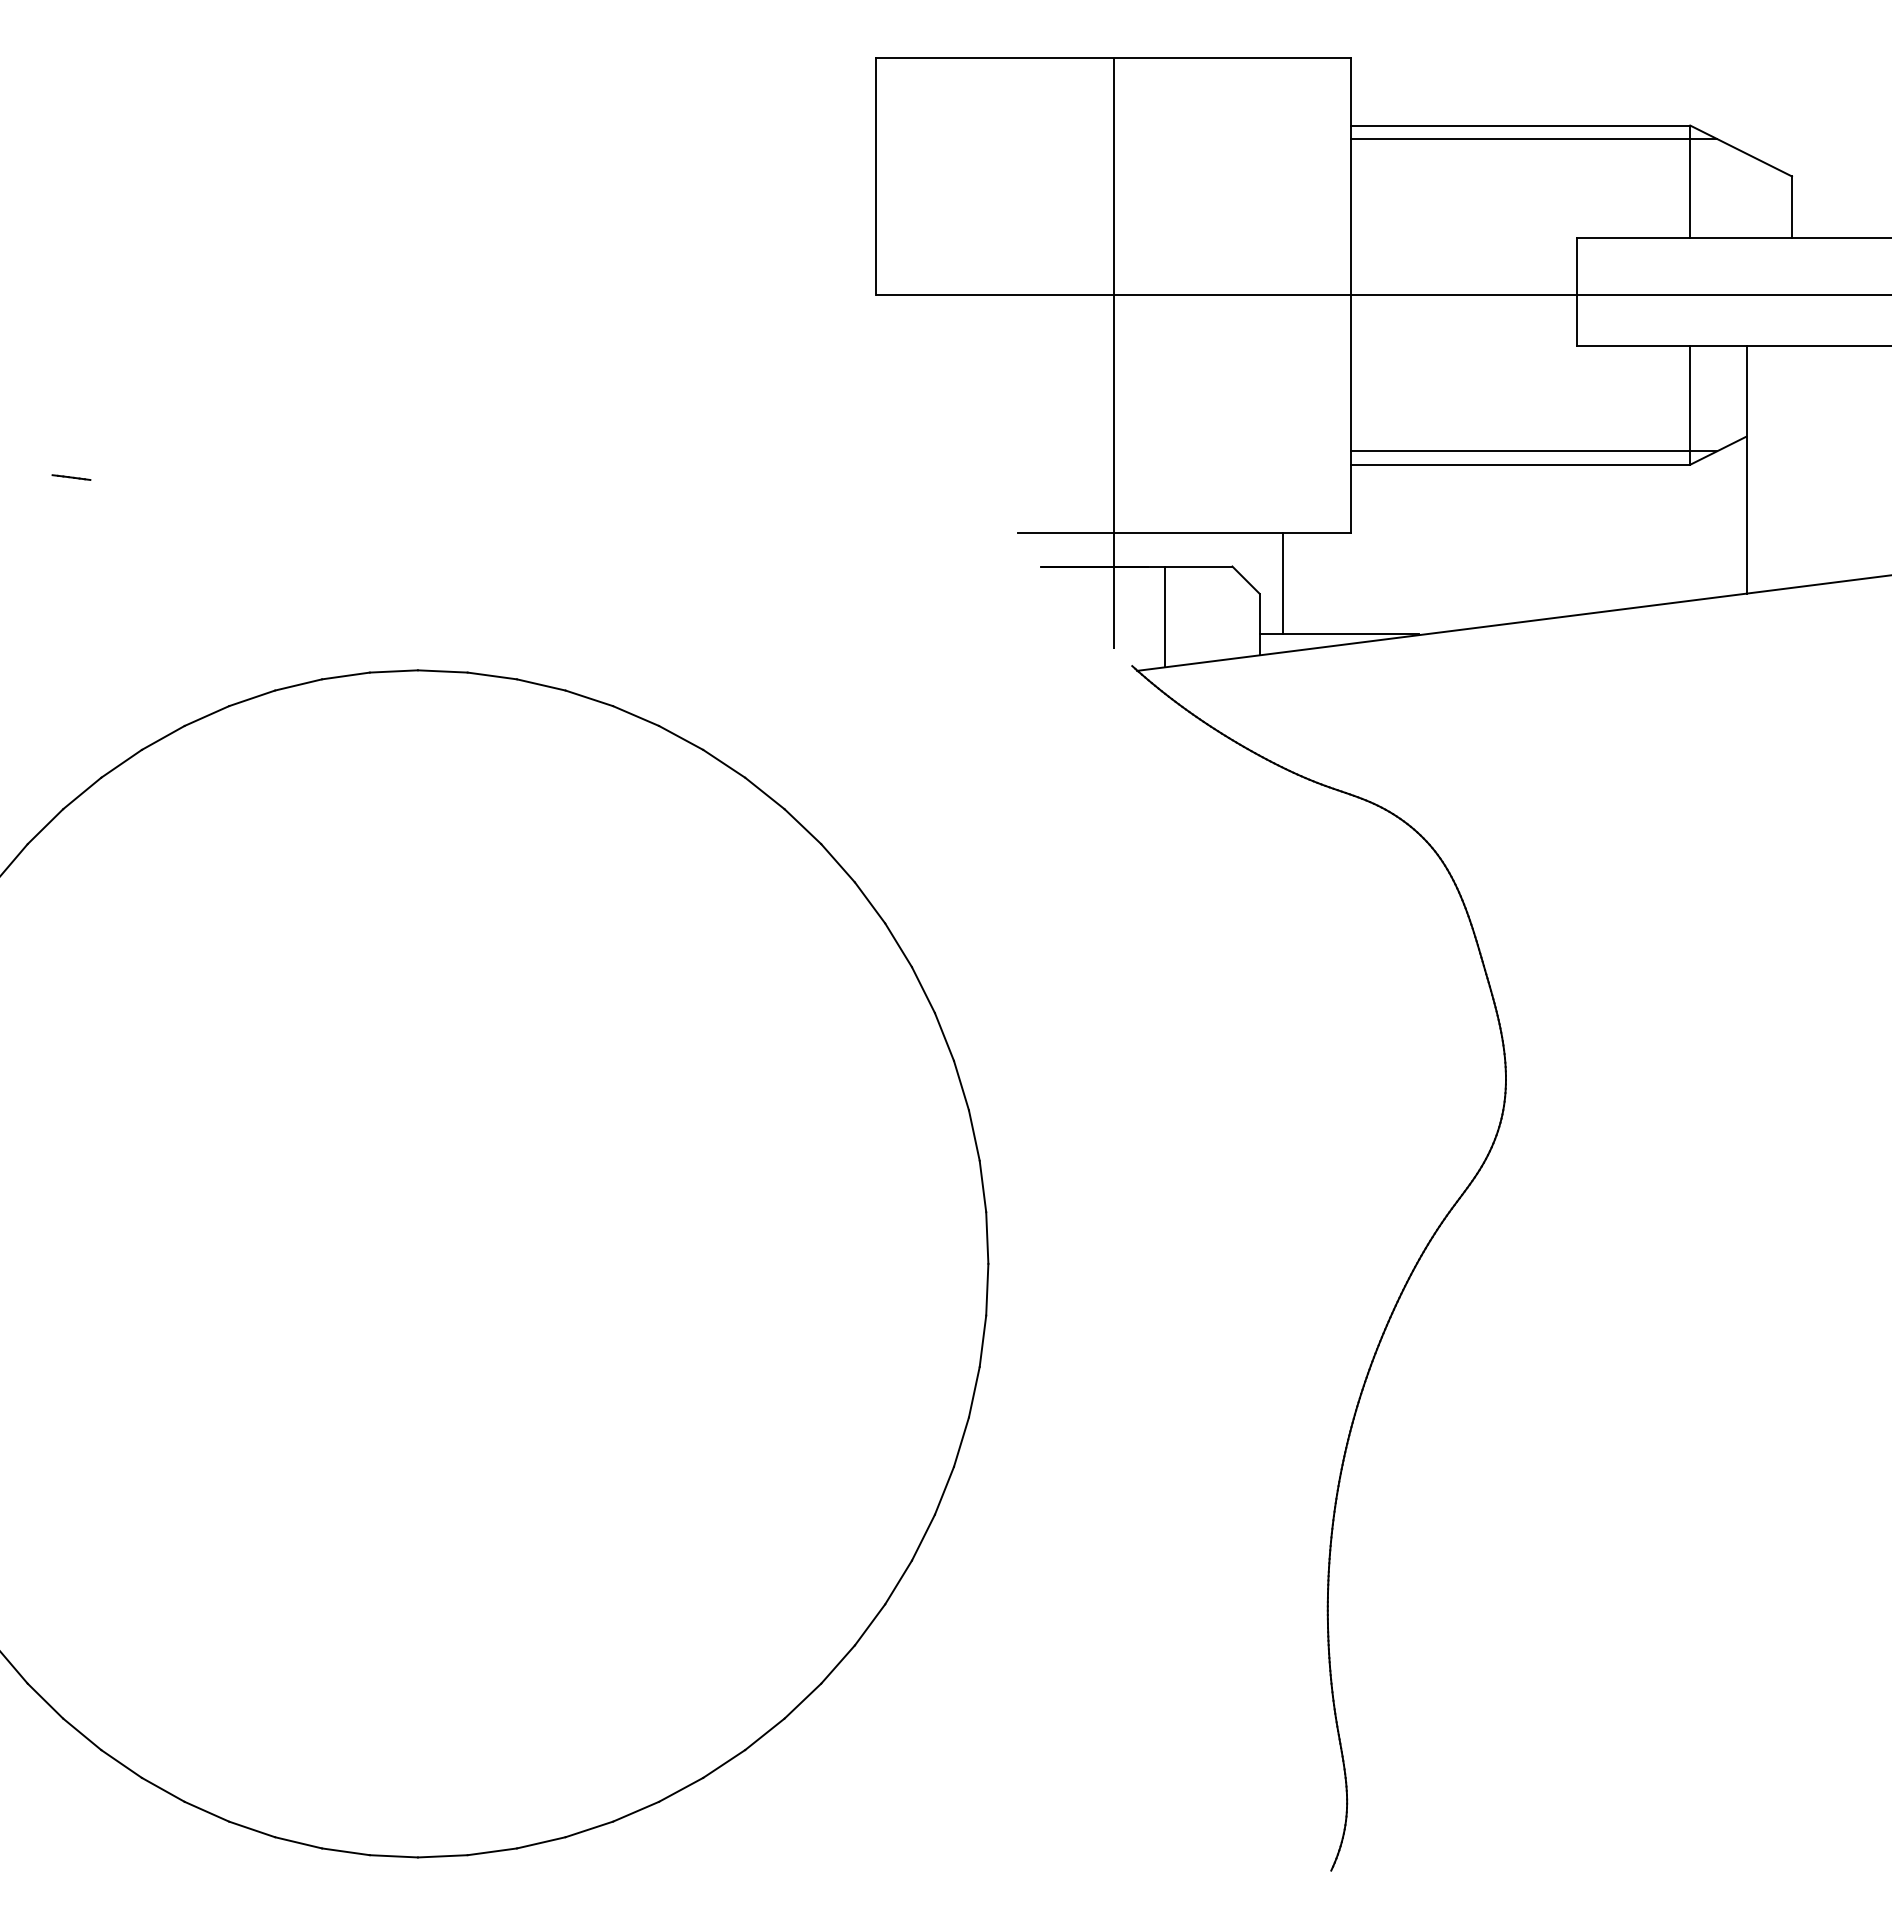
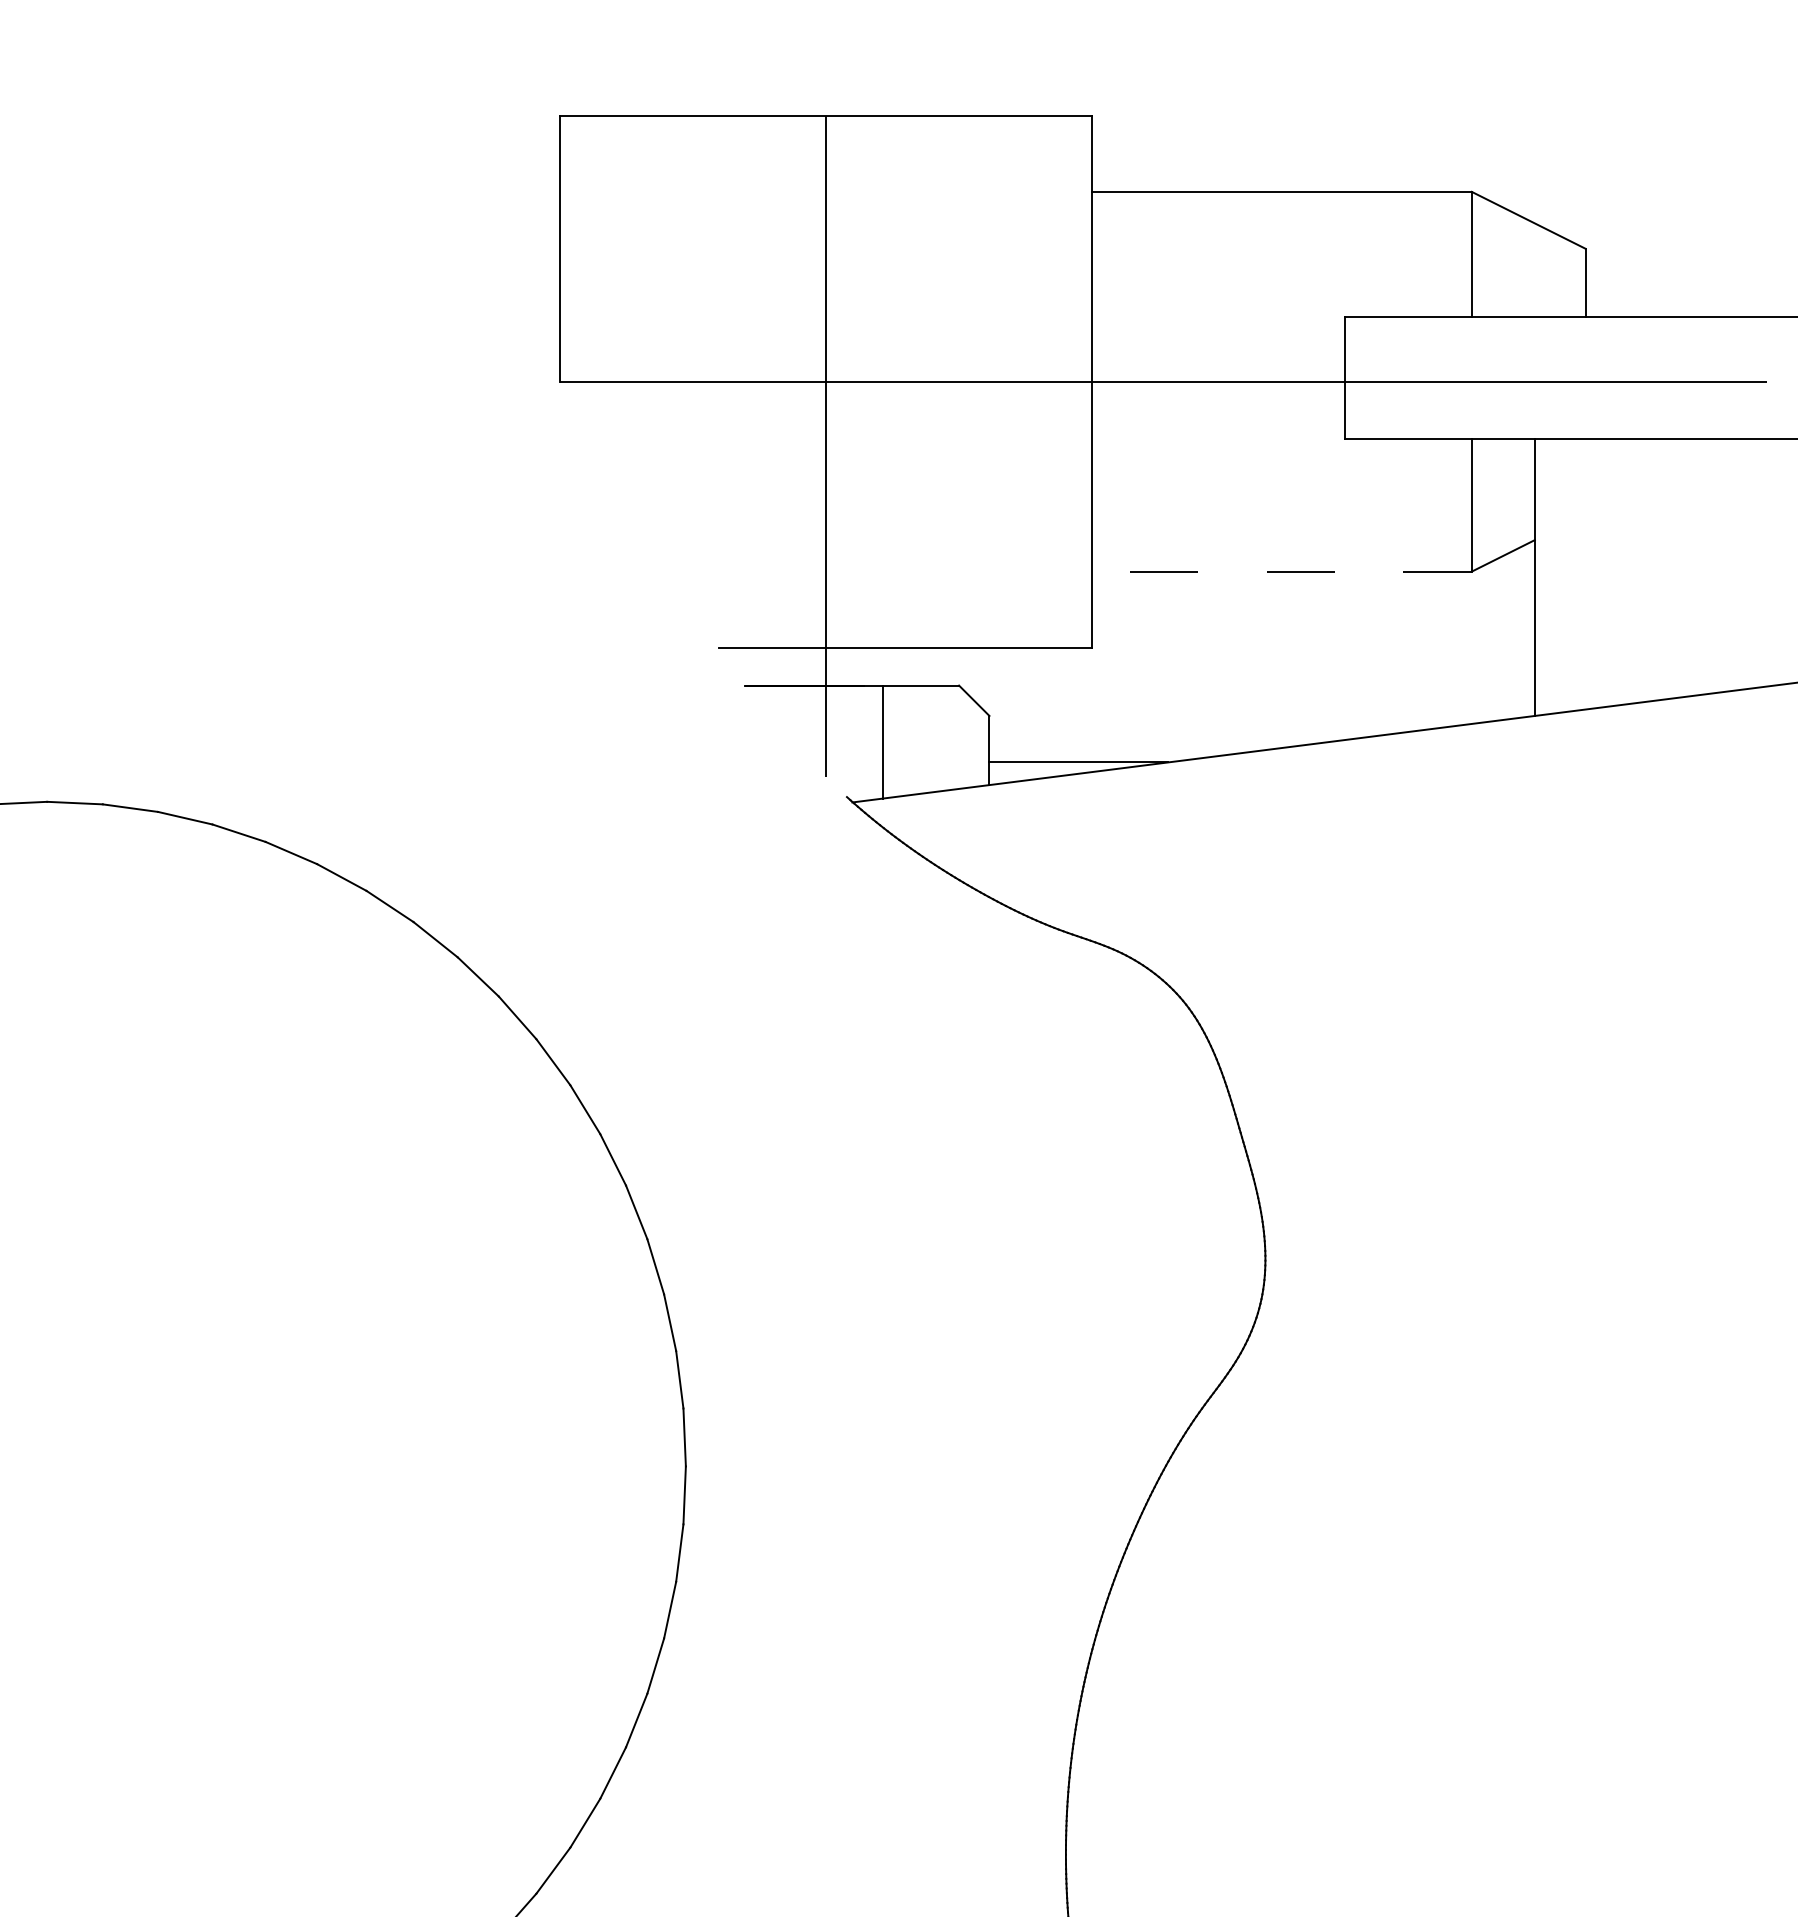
line: (1534, 139) -> (1297, 207), removed
line: (1534, 451) -> (1297, 556), removed
line: (1520, 464) -> (1281, 571), solid -> dashed
line: (1283, 583) -> (1016, 704), removed

